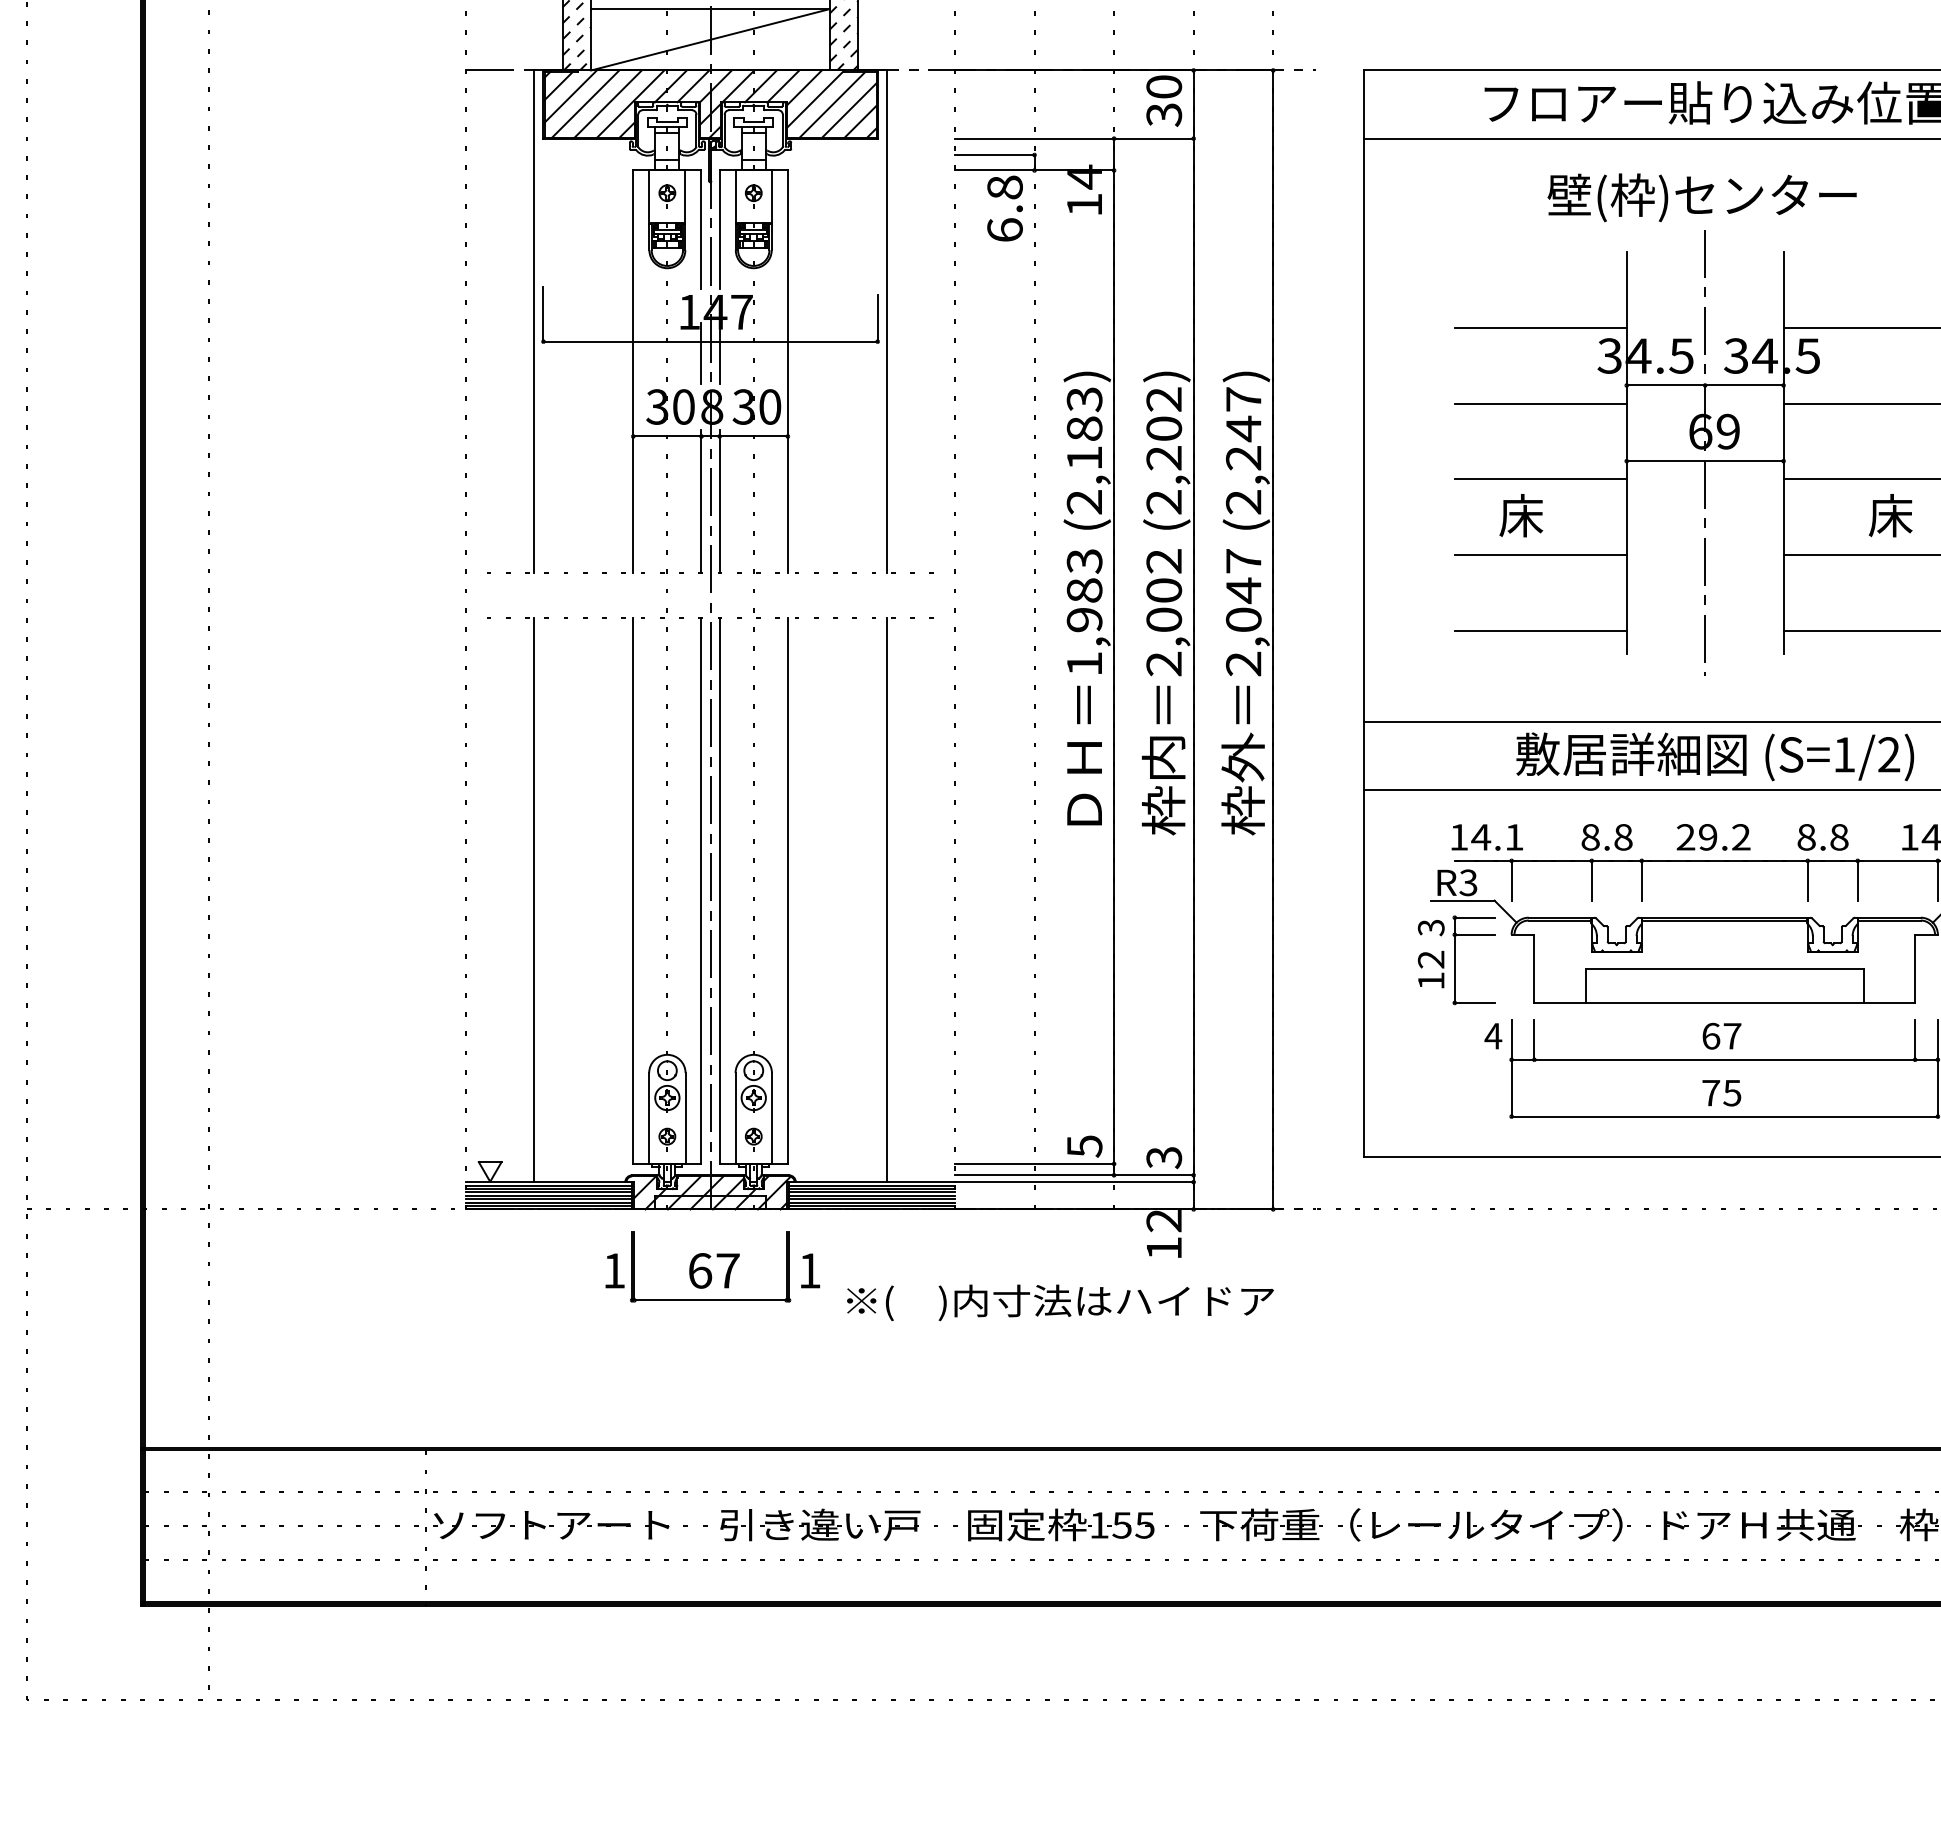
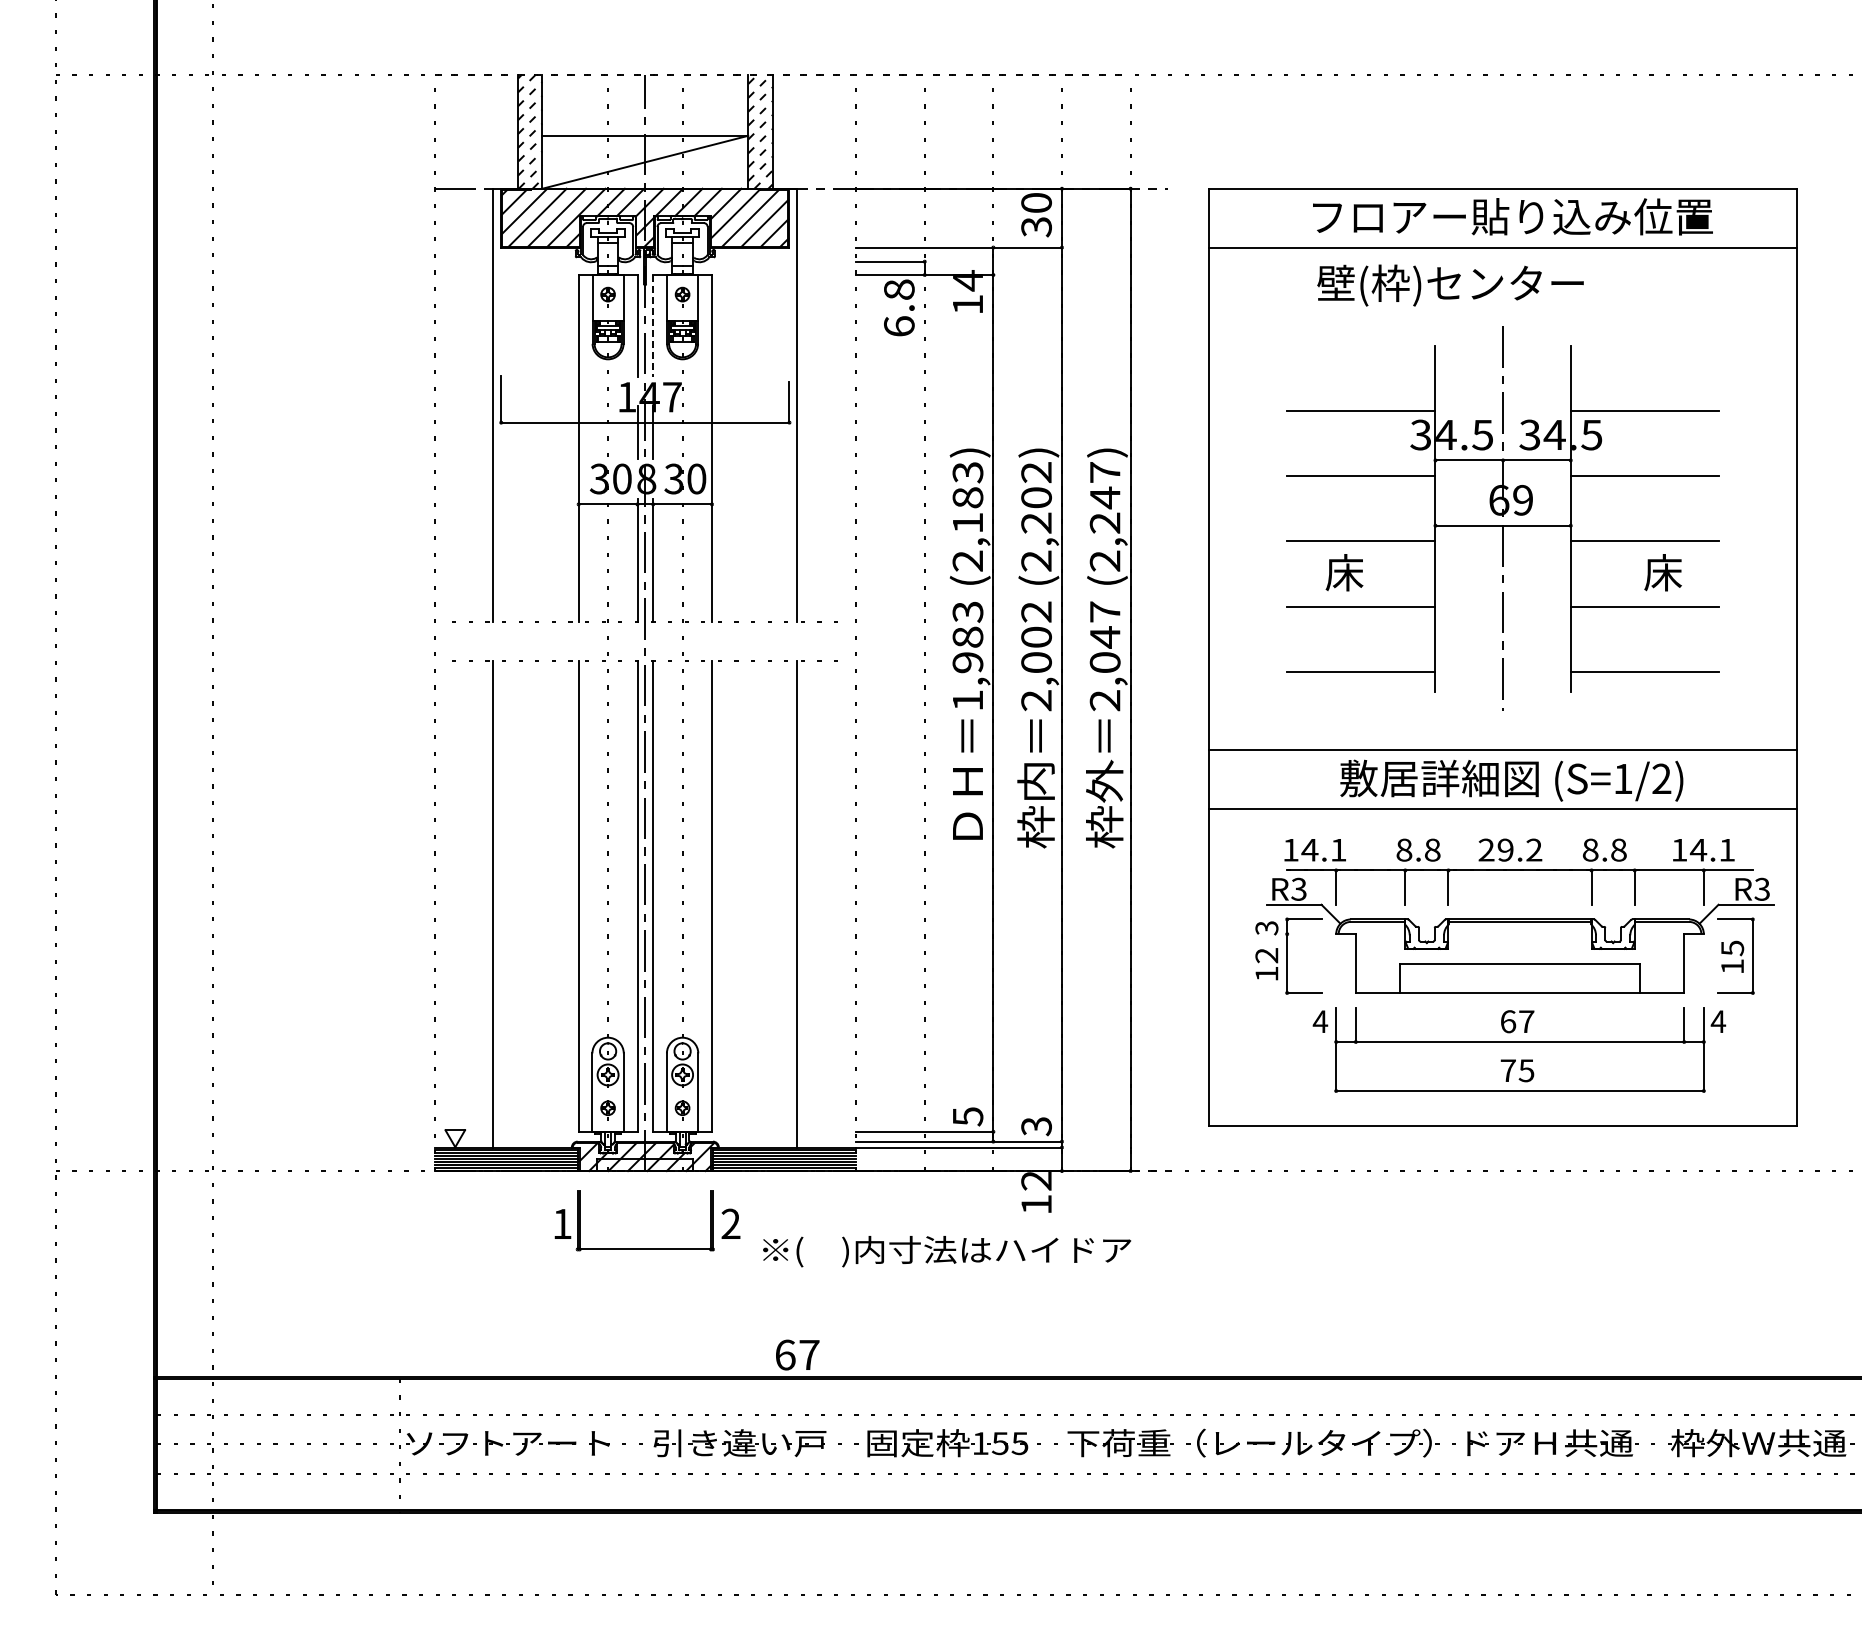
text: (1702, 197) -> (1450, 285), moved
line: (720, 229) -> (653, 325), solid -> dashed
line: (1474, 935) -> (1304, 934), removed
text: (714, 1270) -> (797, 1354), moved
text: (809, 1270) -> (730, 1223), 1 -> 2

